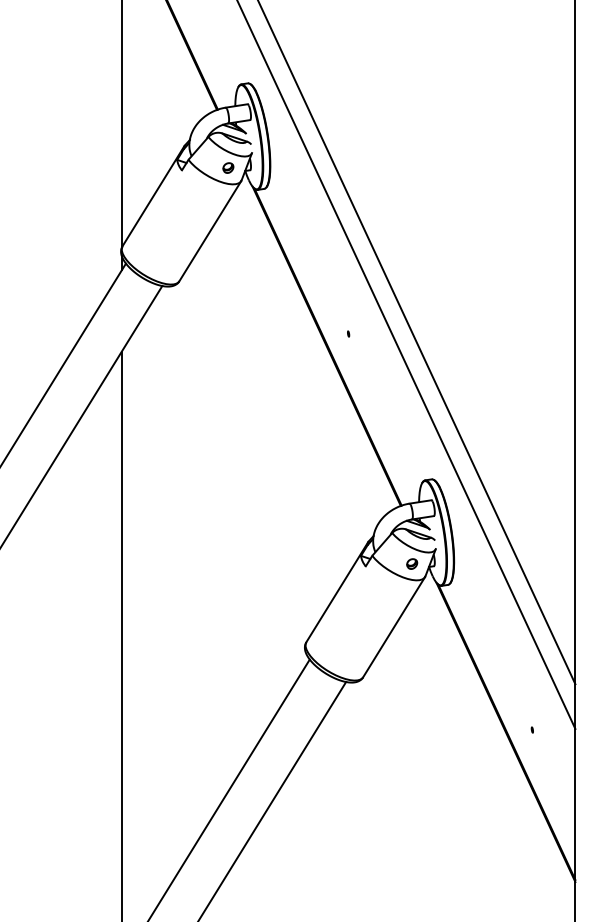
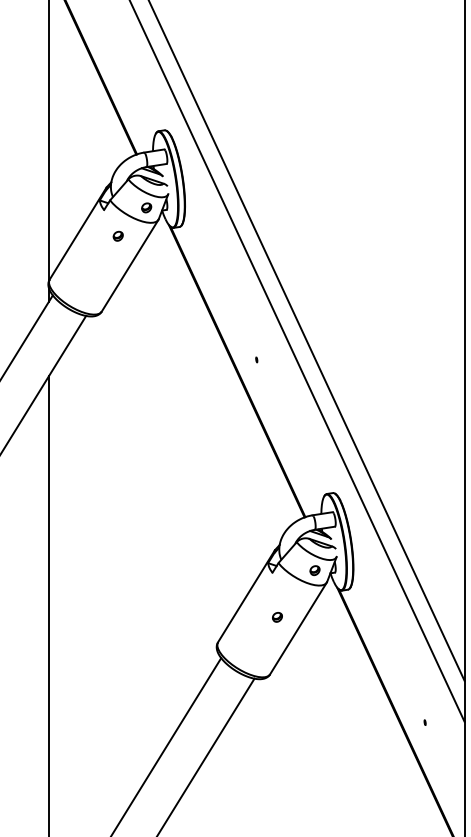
part: (197, 198) -> (118, 235), added
part: (371, 614) -> (277, 616), added

